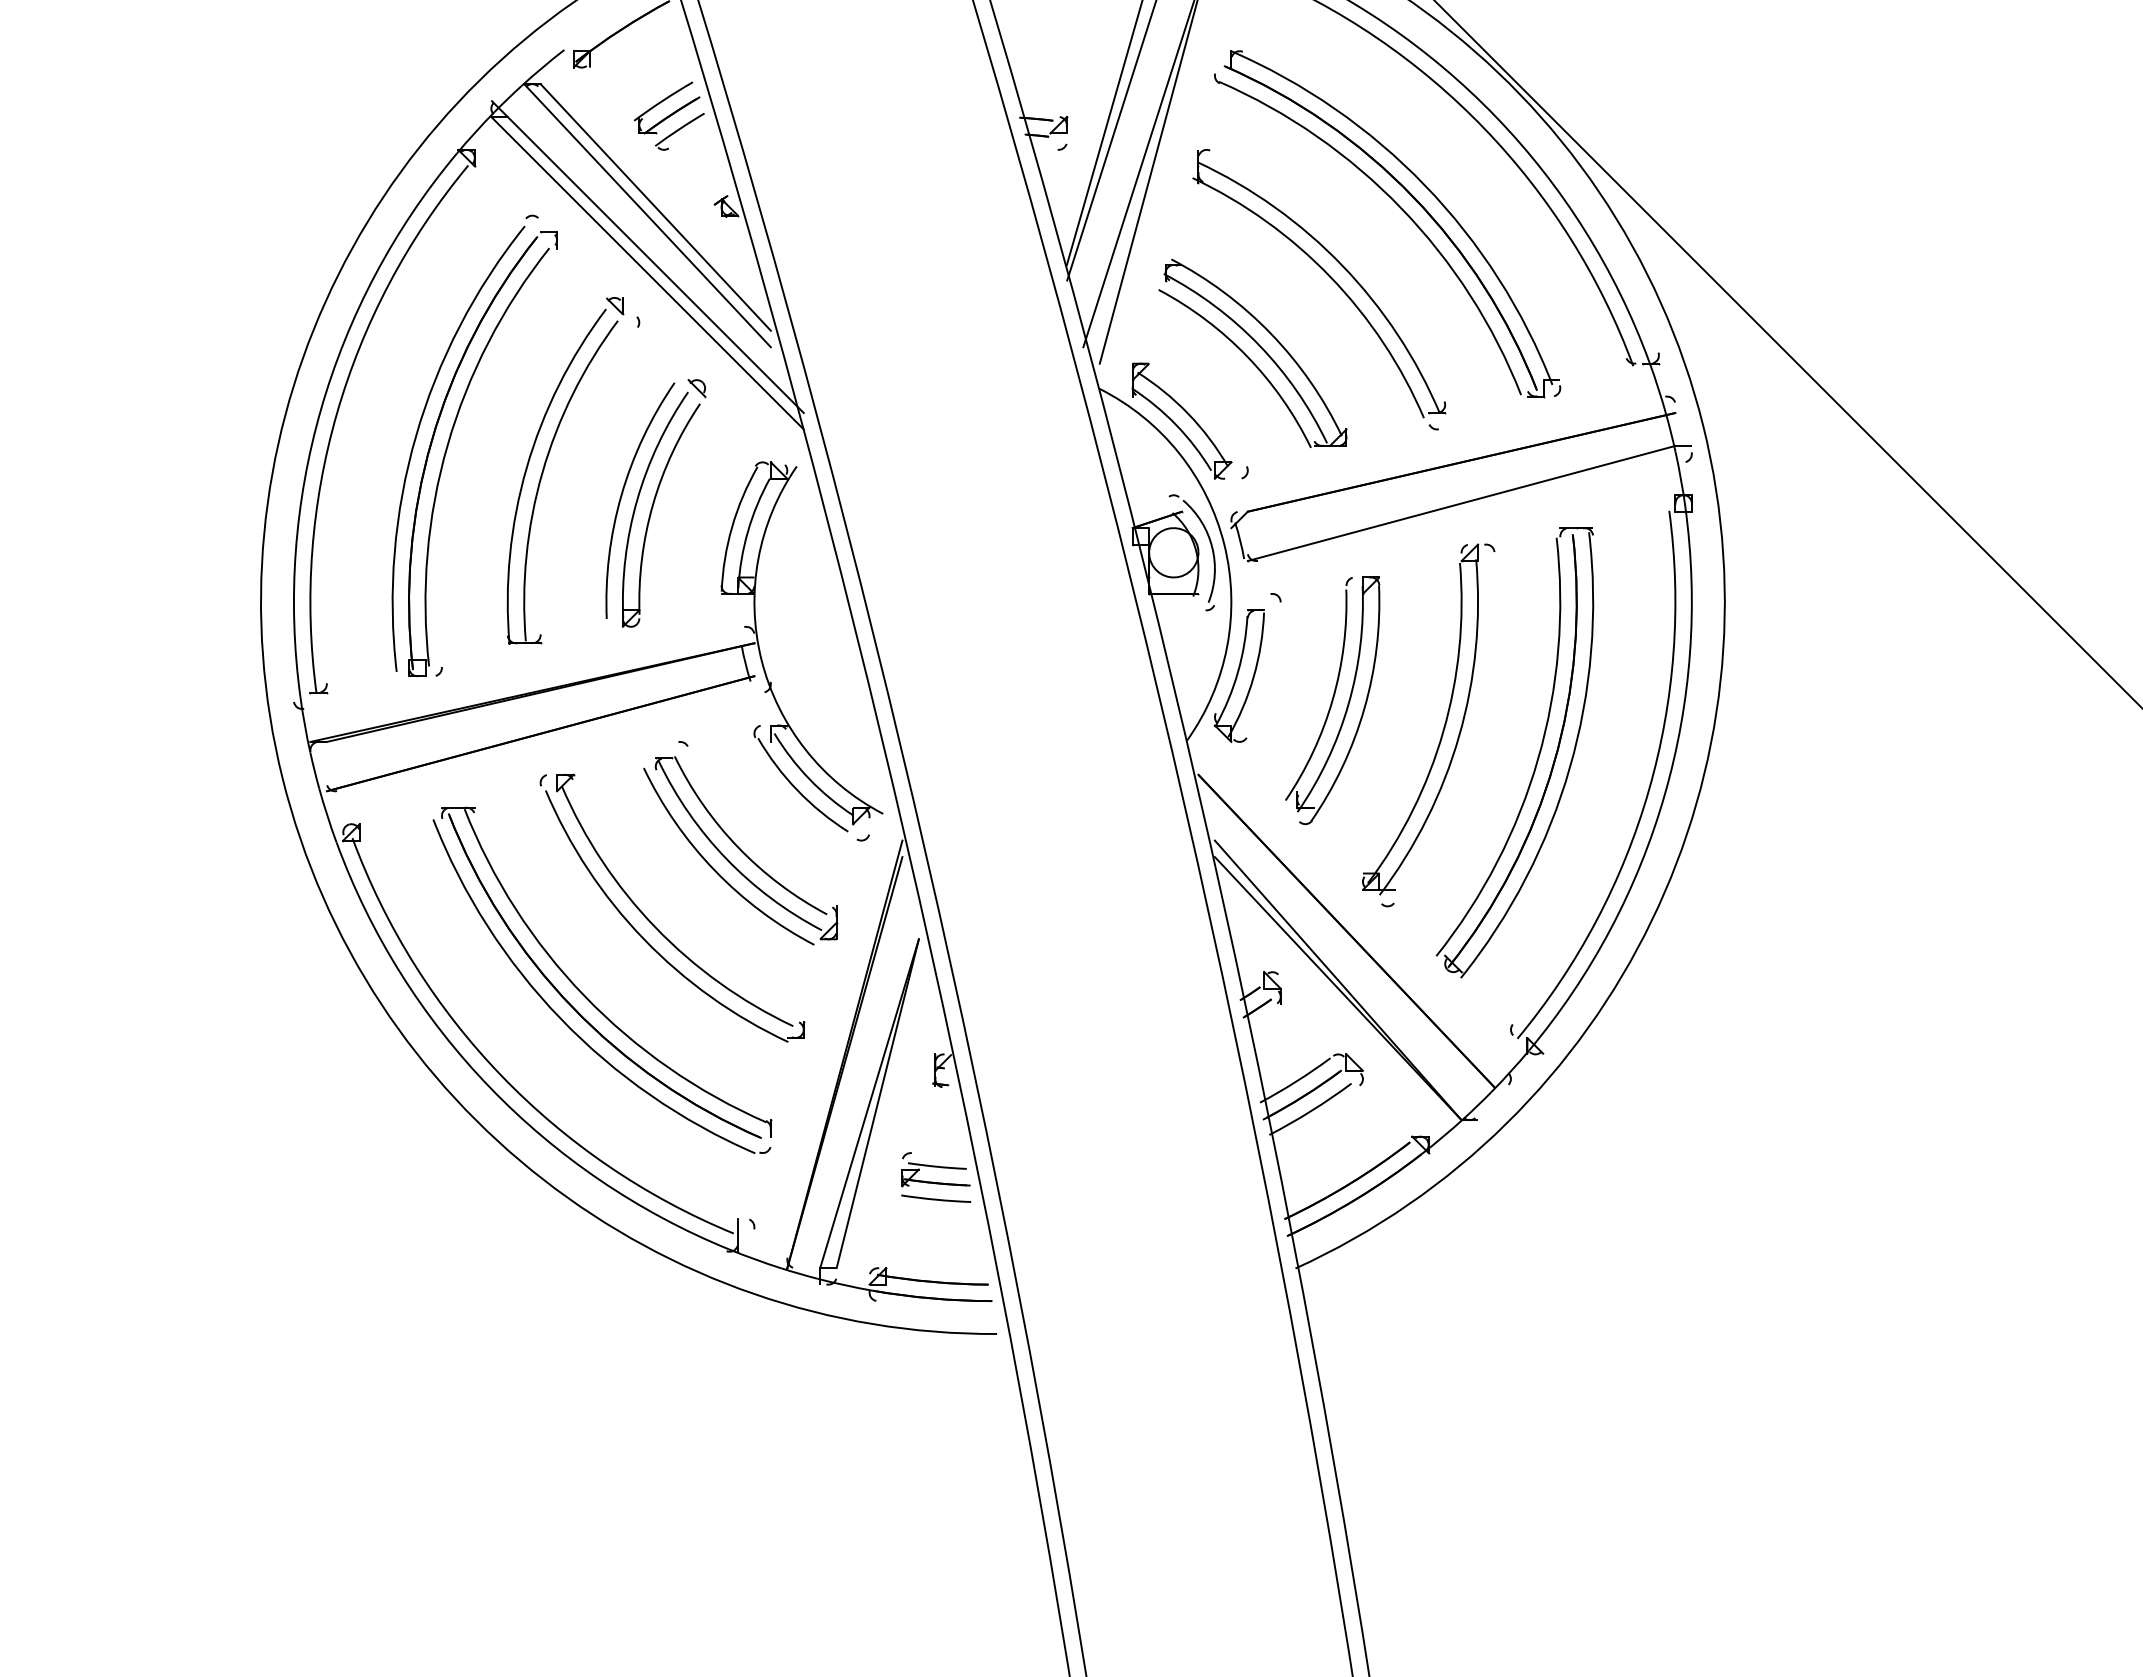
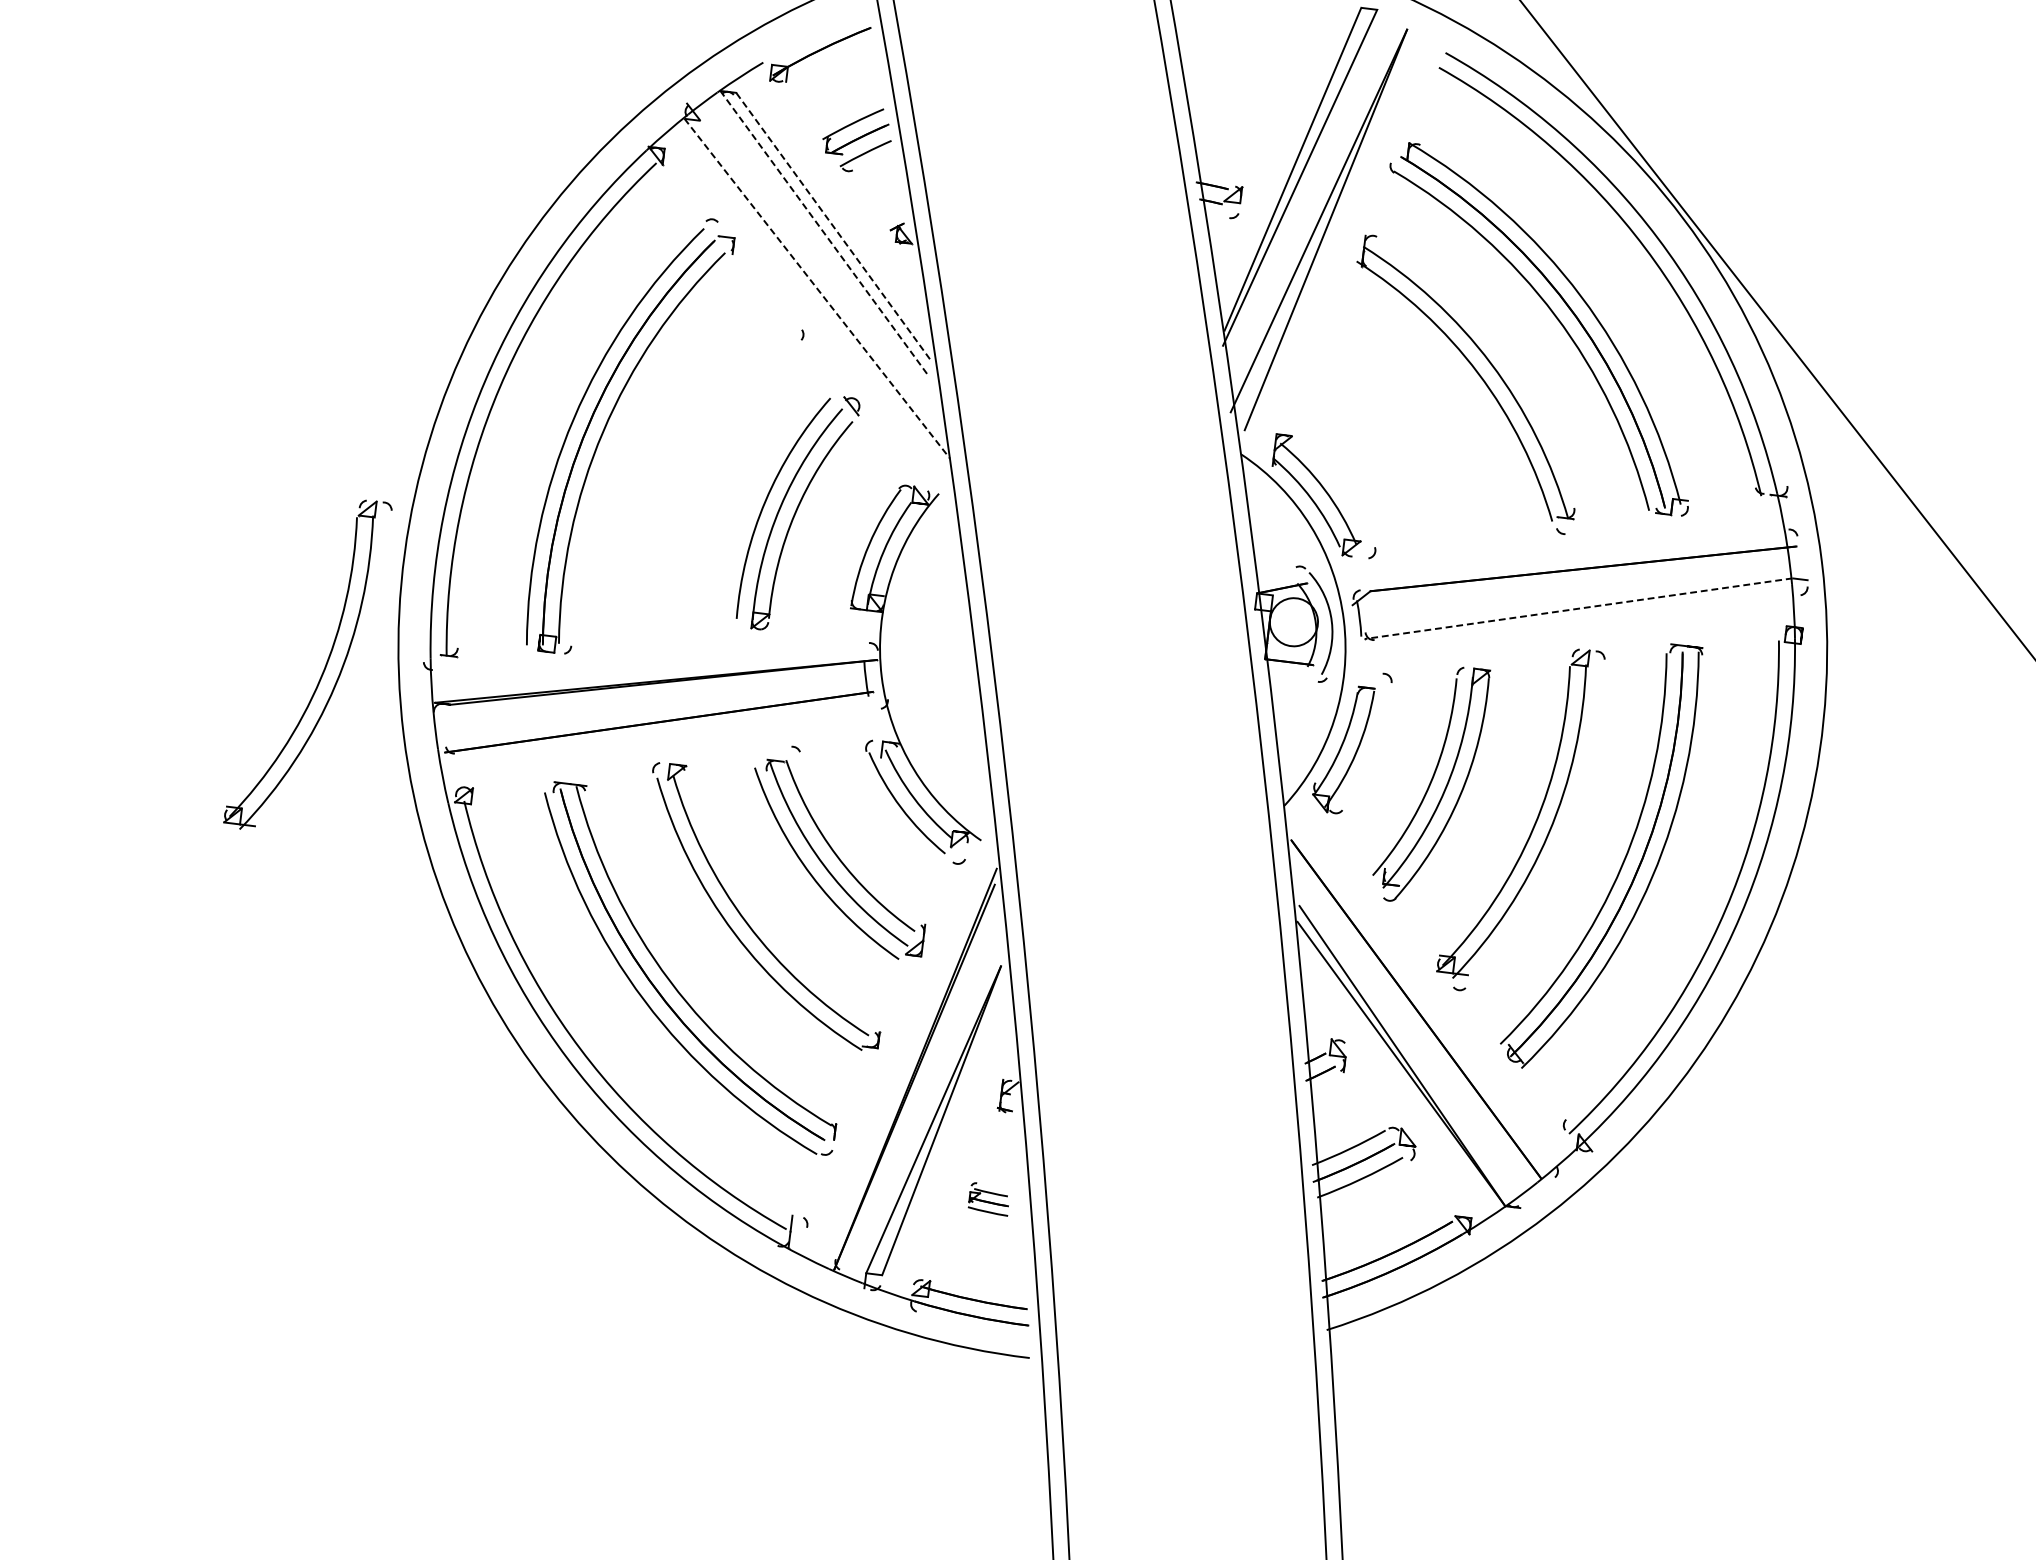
line: (655, 207) -> (832, 226), solid -> dashed
line: (647, 216) -> (824, 233), solid -> dashed
line: (655, 264) -> (826, 281), removed
line: (647, 273) -> (817, 289), solid -> dashed
part: (1252, 353) -> (1393, 438), removed
part: (546, 463) -> (696, 461), removed
line: (1461, 503) -> (1578, 608), solid -> dashed
part: (192, 723) -> (322, 670), added
part: (936, 1177) -> (989, 1199), size x0.6

